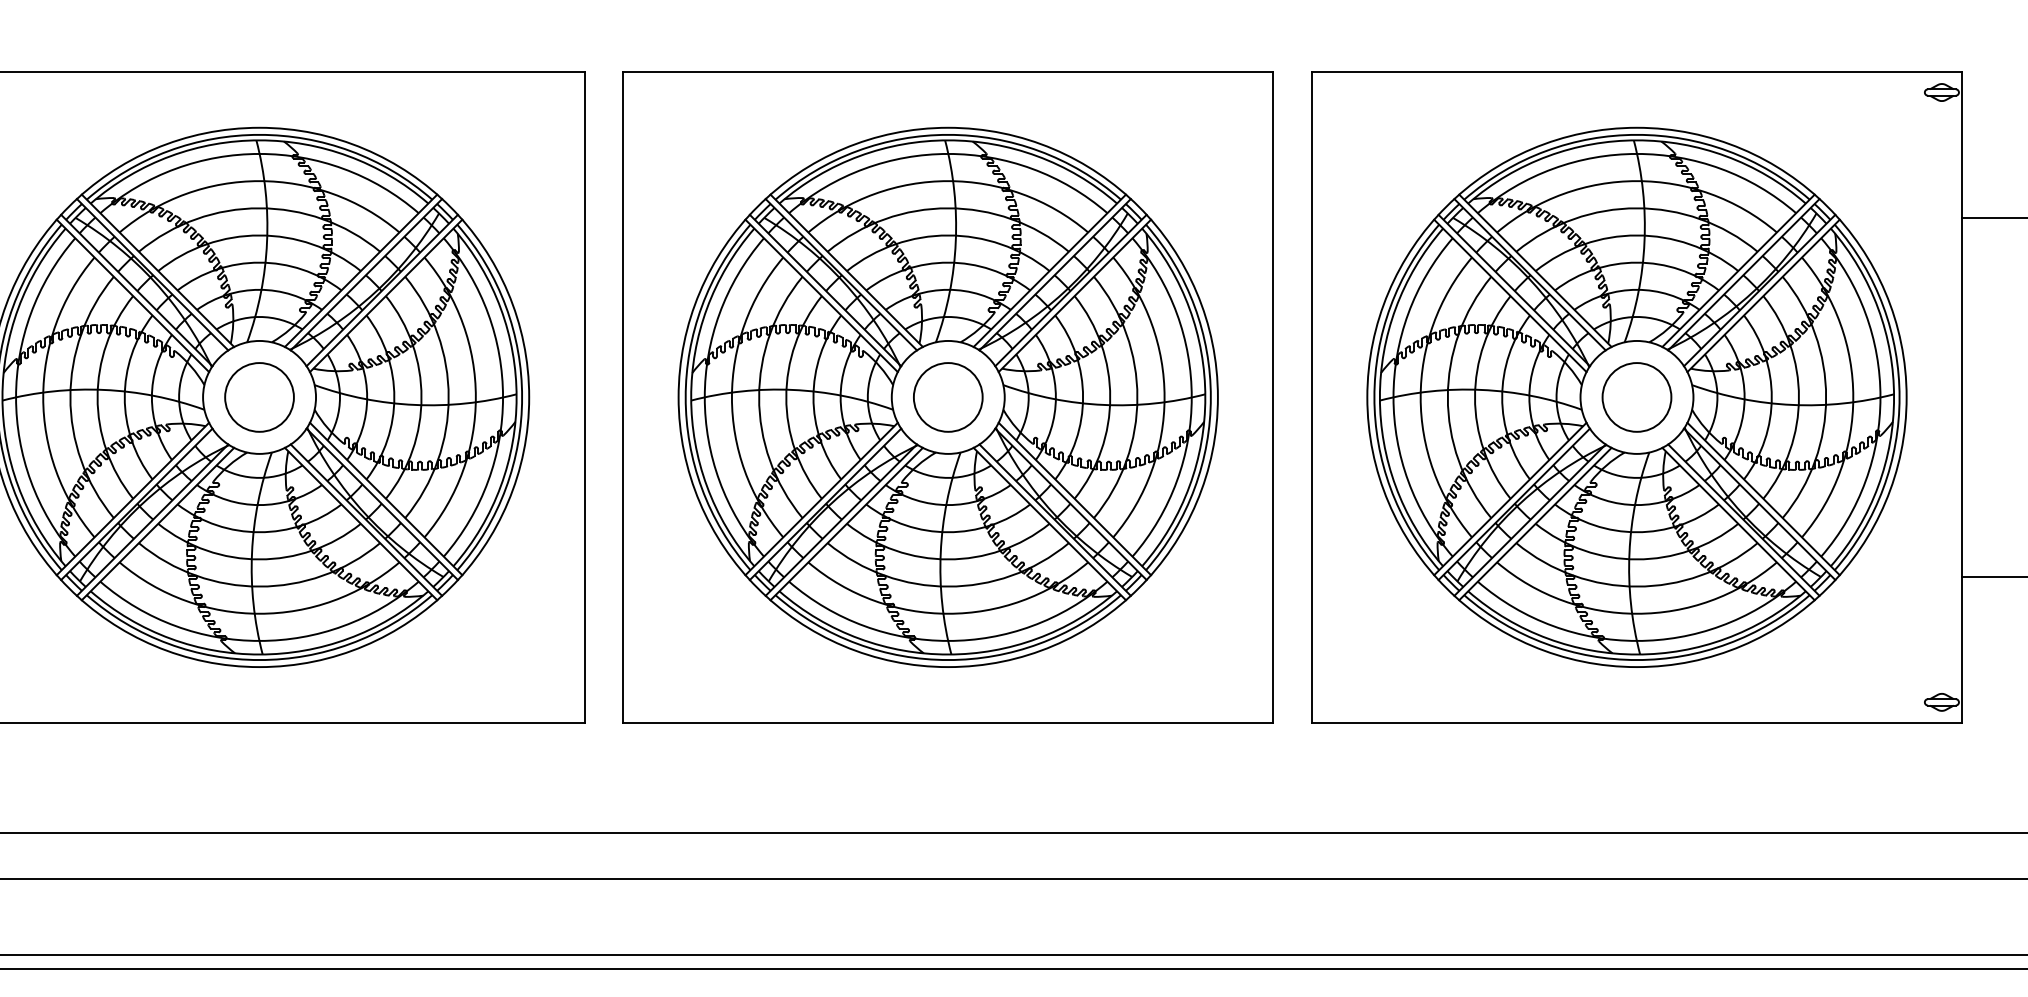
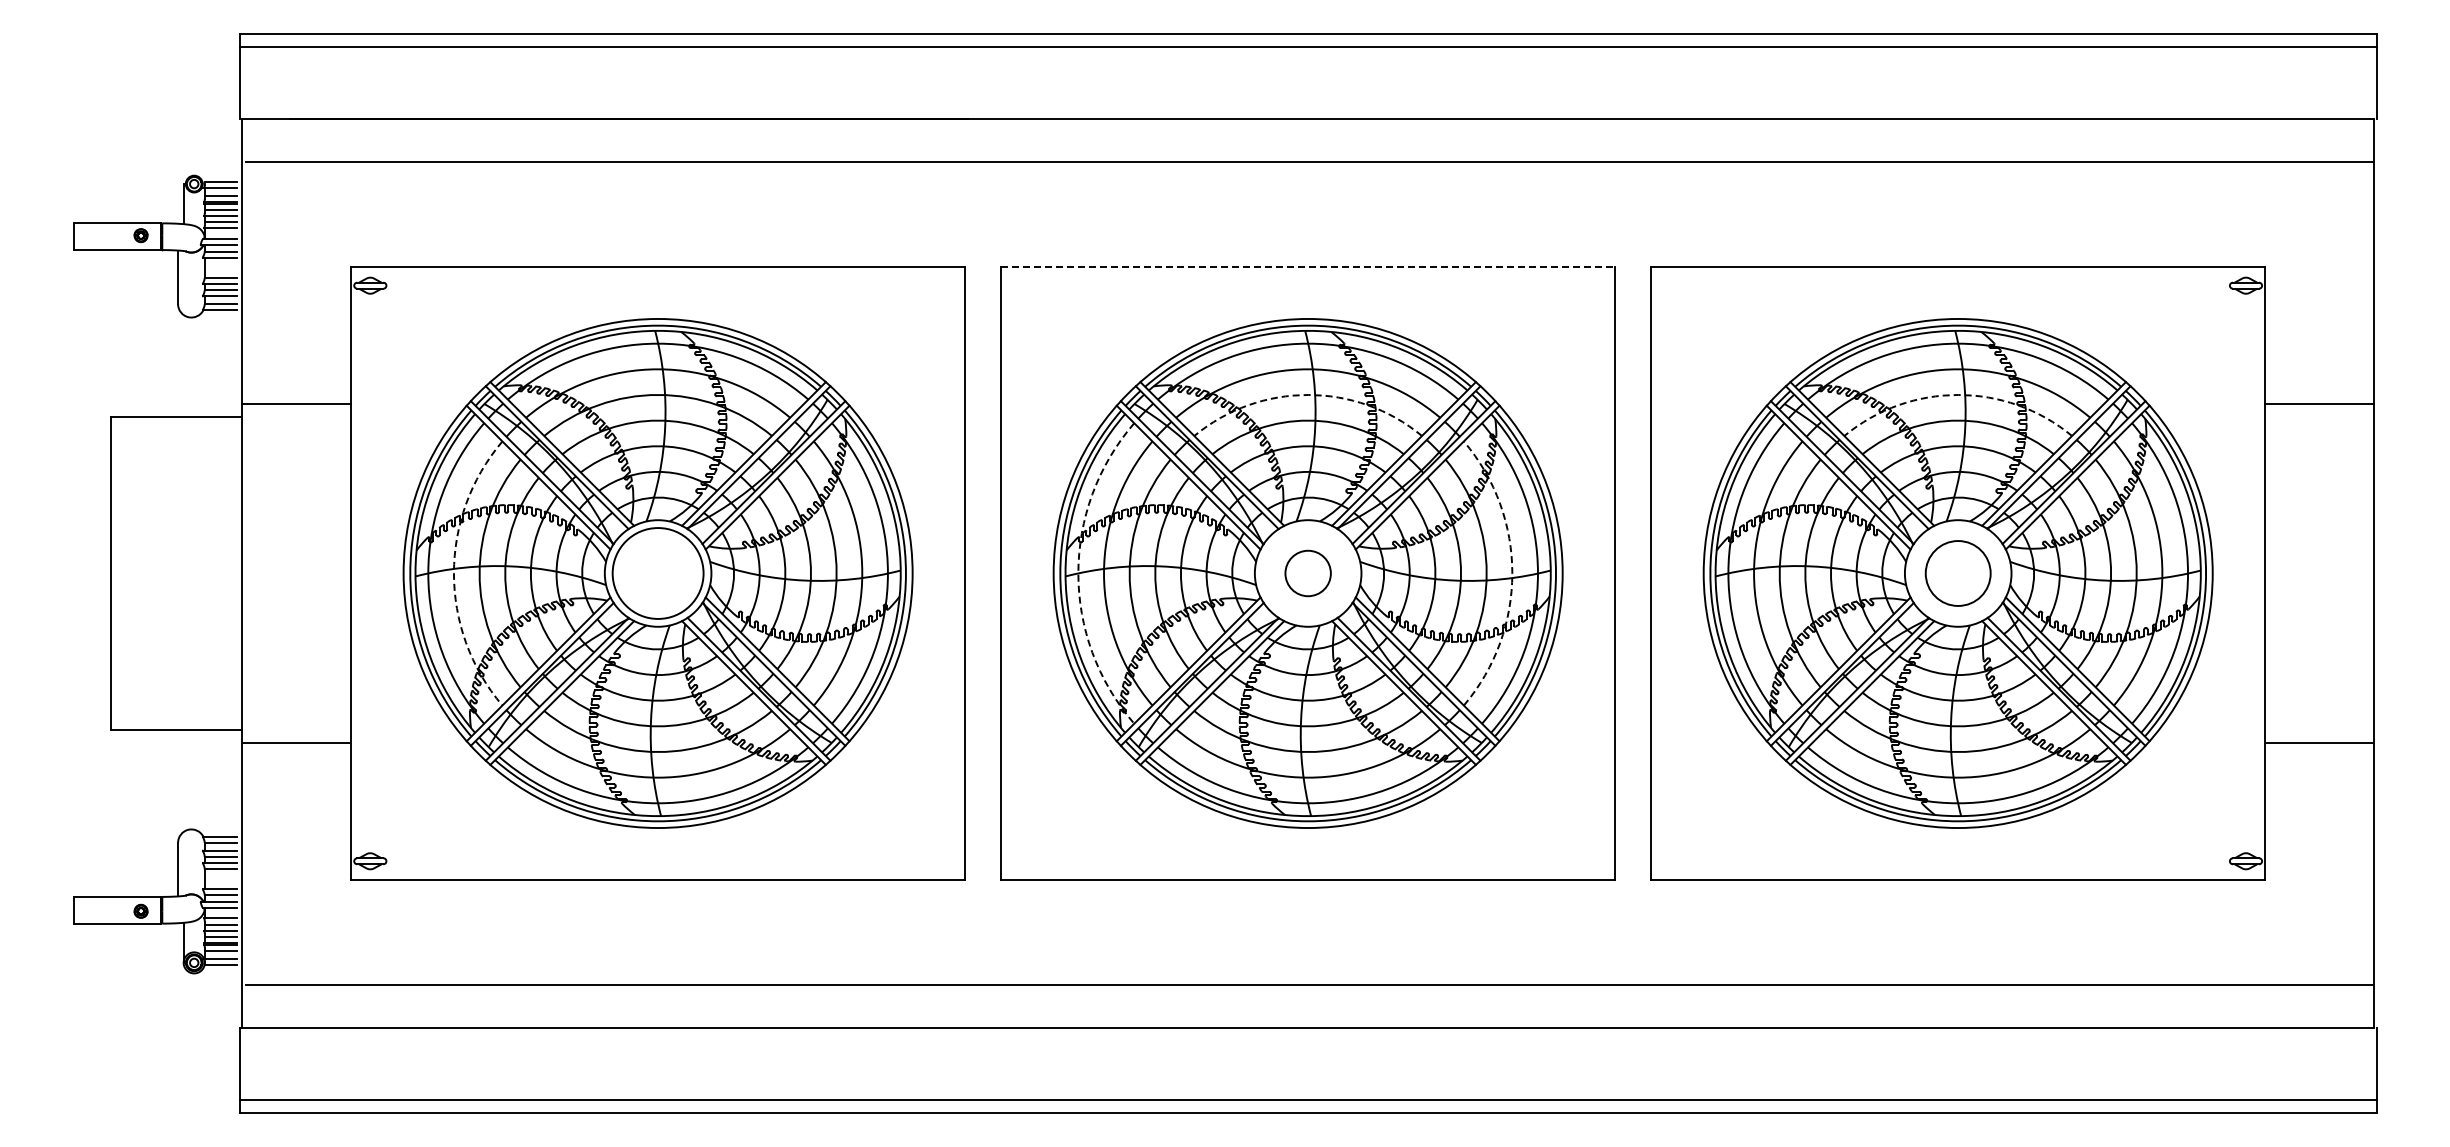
line: (948, 72) -> (1308, 266), solid -> dashed
arc: (948, 207) -> (1308, 394), solid -> dashed
arc: (1637, 207) -> (1958, 394), solid -> dashed
arc: (42, 397) -> (453, 573), solid -> dashed
circle: (258, 397) -> (657, 573), size x1.4
arc: (704, 397) -> (1078, 573), solid -> dashed
circle: (947, 397) -> (1307, 573), size x0.7
arc: (1164, 397) -> (1512, 573), solid -> dashed

